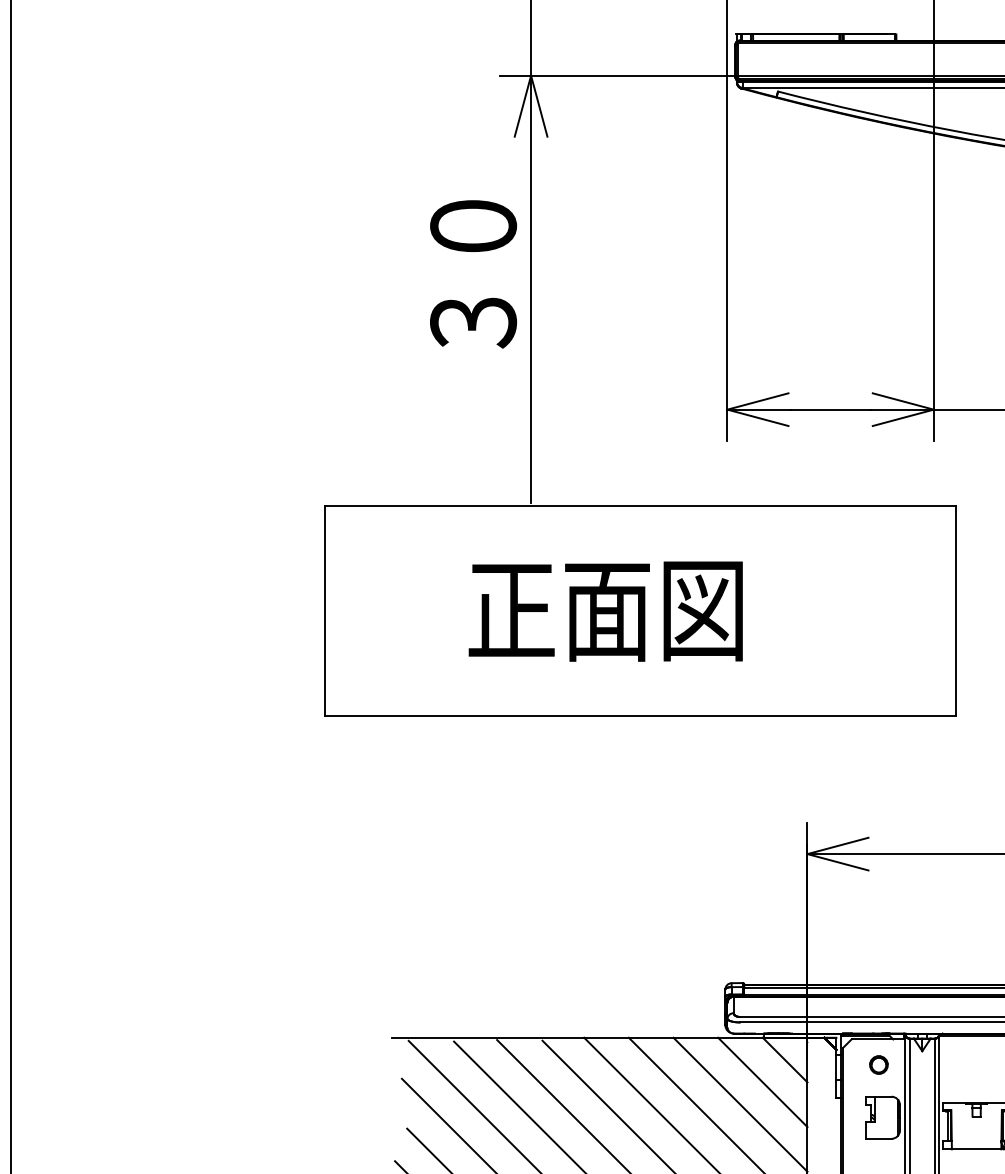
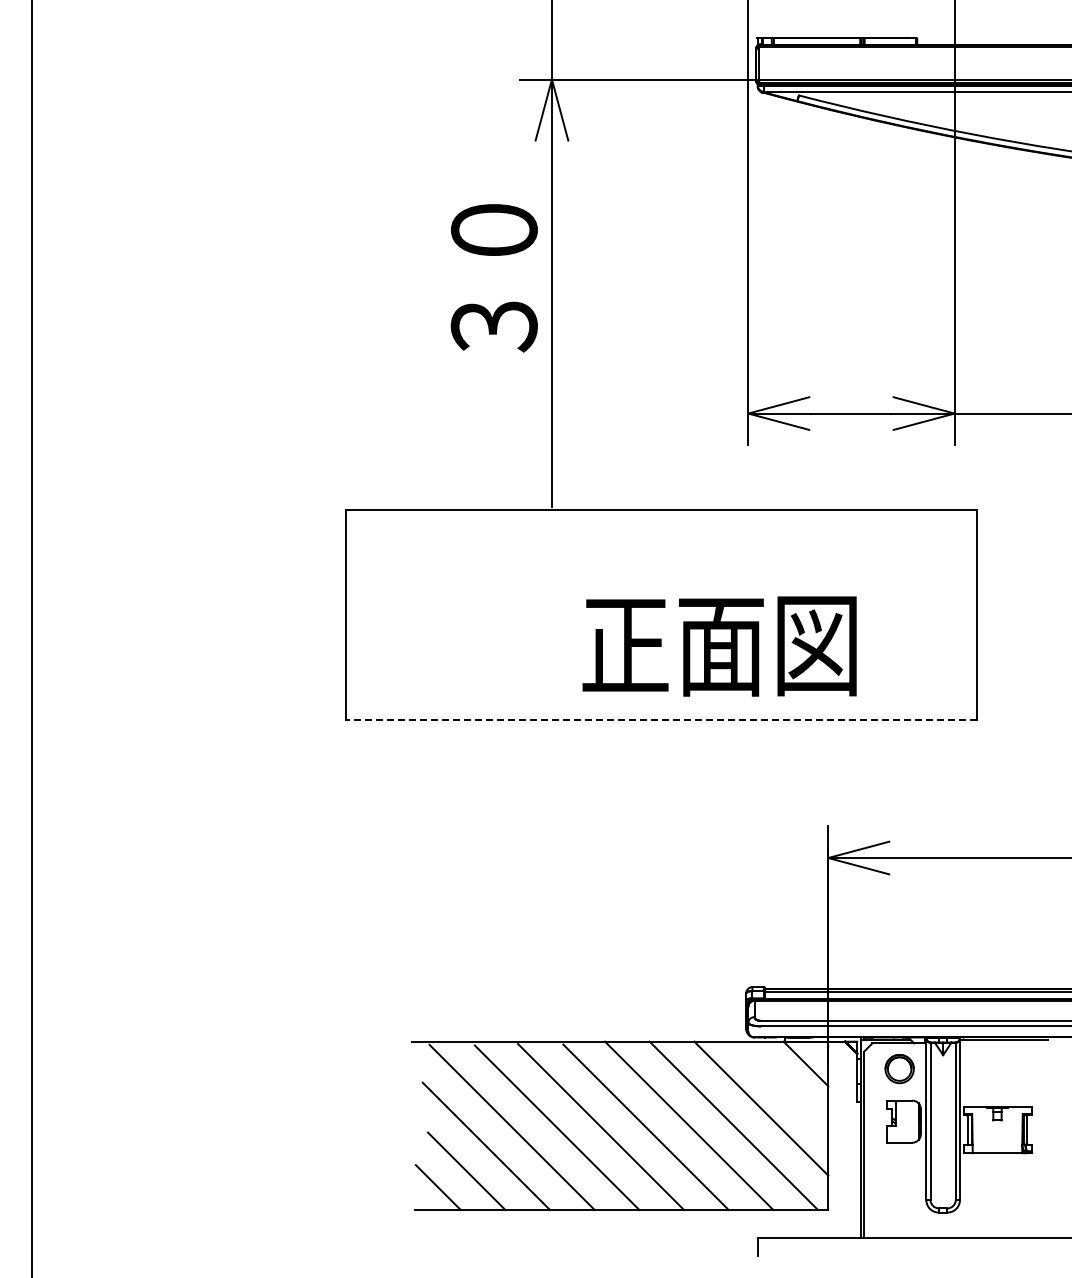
text: (605, 611) -> (719, 646), moved
line: (640, 716) -> (661, 720), solid -> dashed
circle: (878, 1064) -> (899, 1068), size x1.6
line: (762, 1081) -> (783, 1085), removed

